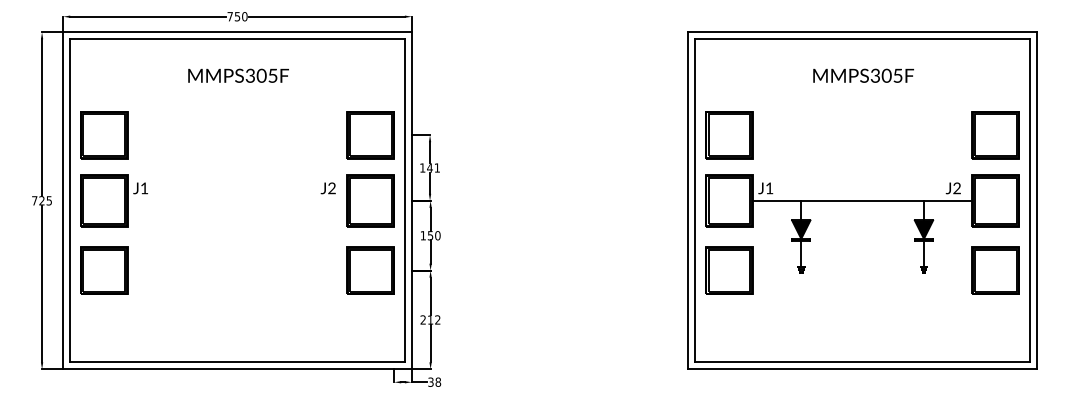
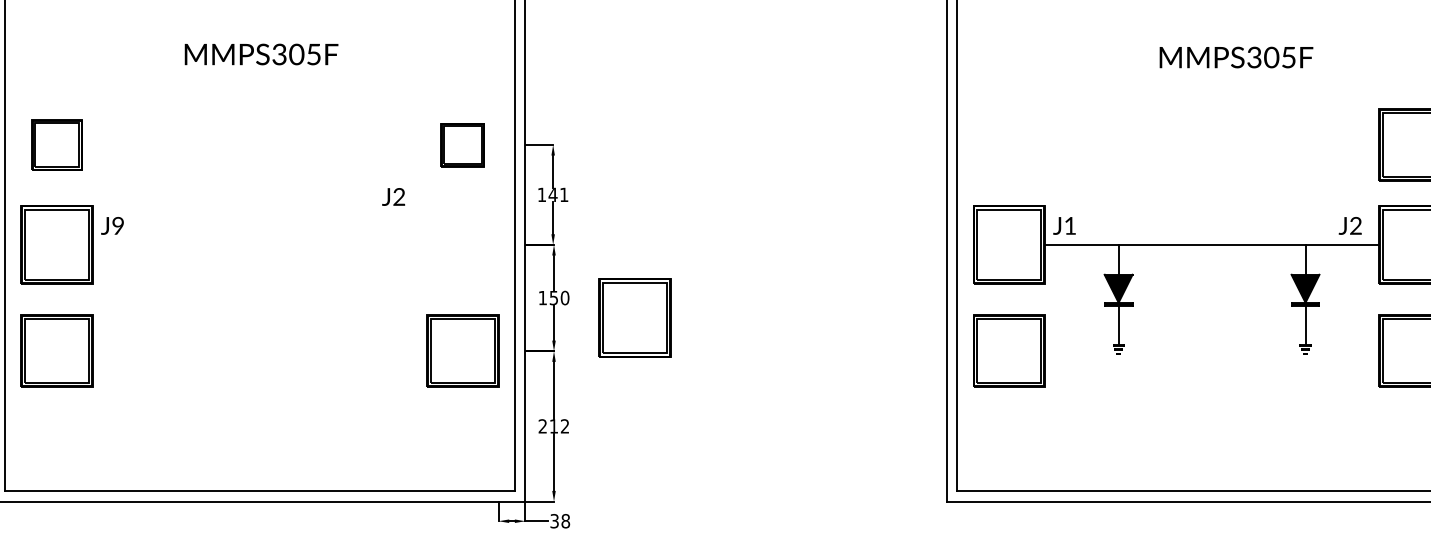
text: (863, 75) -> (1236, 57), moved
part: (104, 135) -> (57, 145), size x0.7
part: (370, 135) -> (462, 145), size x0.6
part: (729, 135) -> (1009, 145), removed
text: (144, 188) -> (118, 226), J1 -> J9
text: (327, 188) -> (392, 197), moved
part: (370, 200) -> (634, 317), moved

